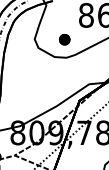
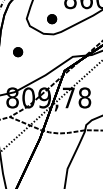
part: (24, 79) -> (18, 52), added

